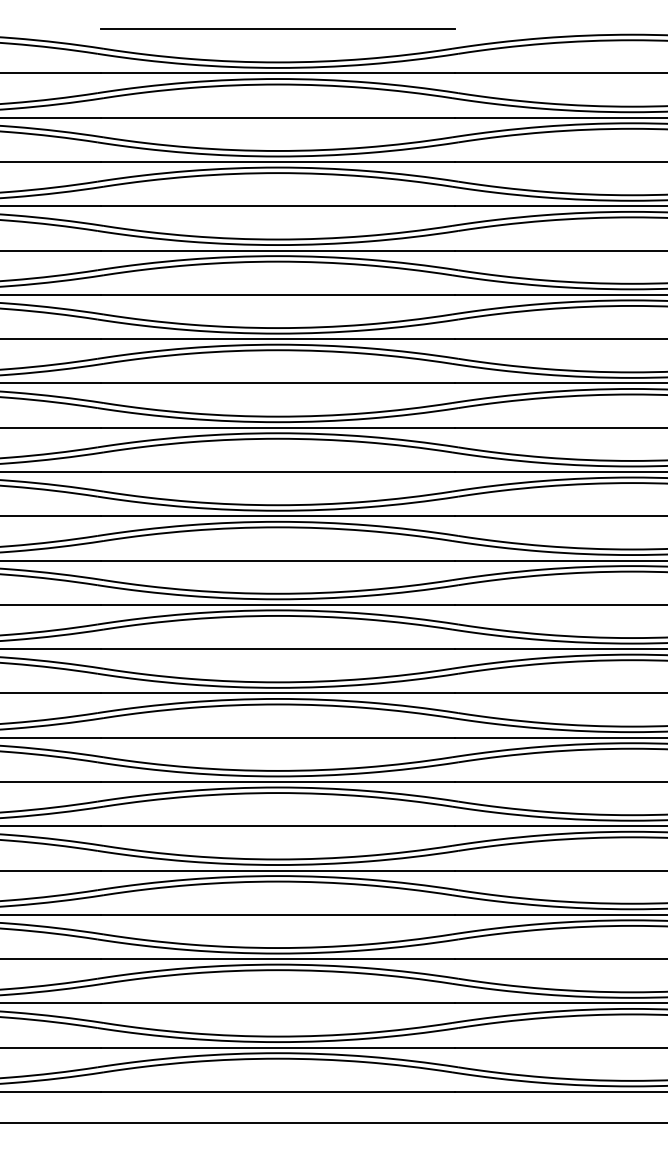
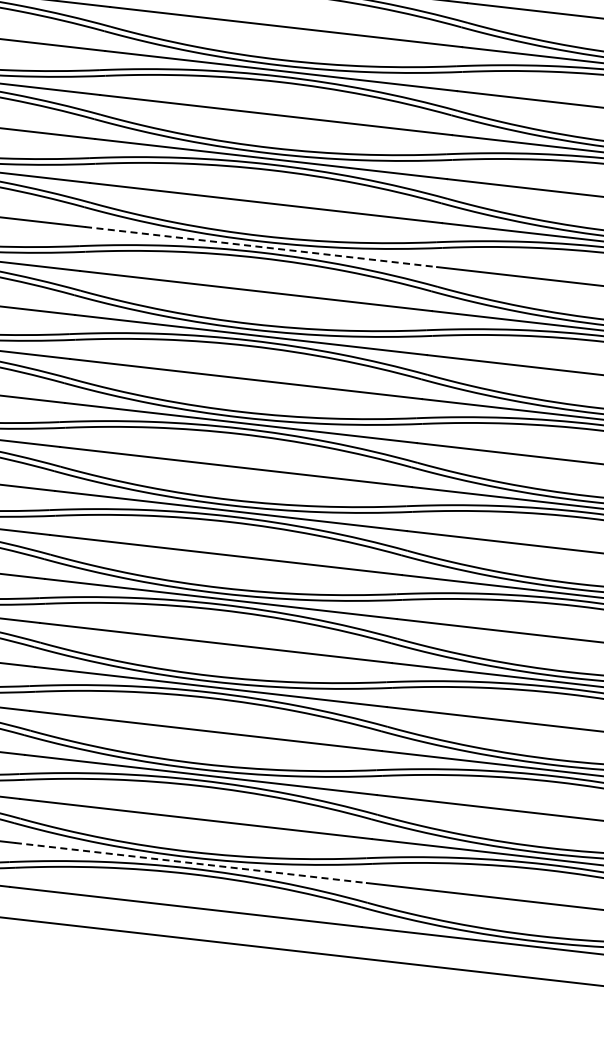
line: (278, 427) -> (261, 246), solid -> dashed
line: (278, 1047) -> (191, 862), solid -> dashed

